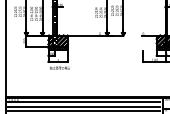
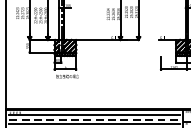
line: (84, 106) -> (94, 119), solid -> dashed

